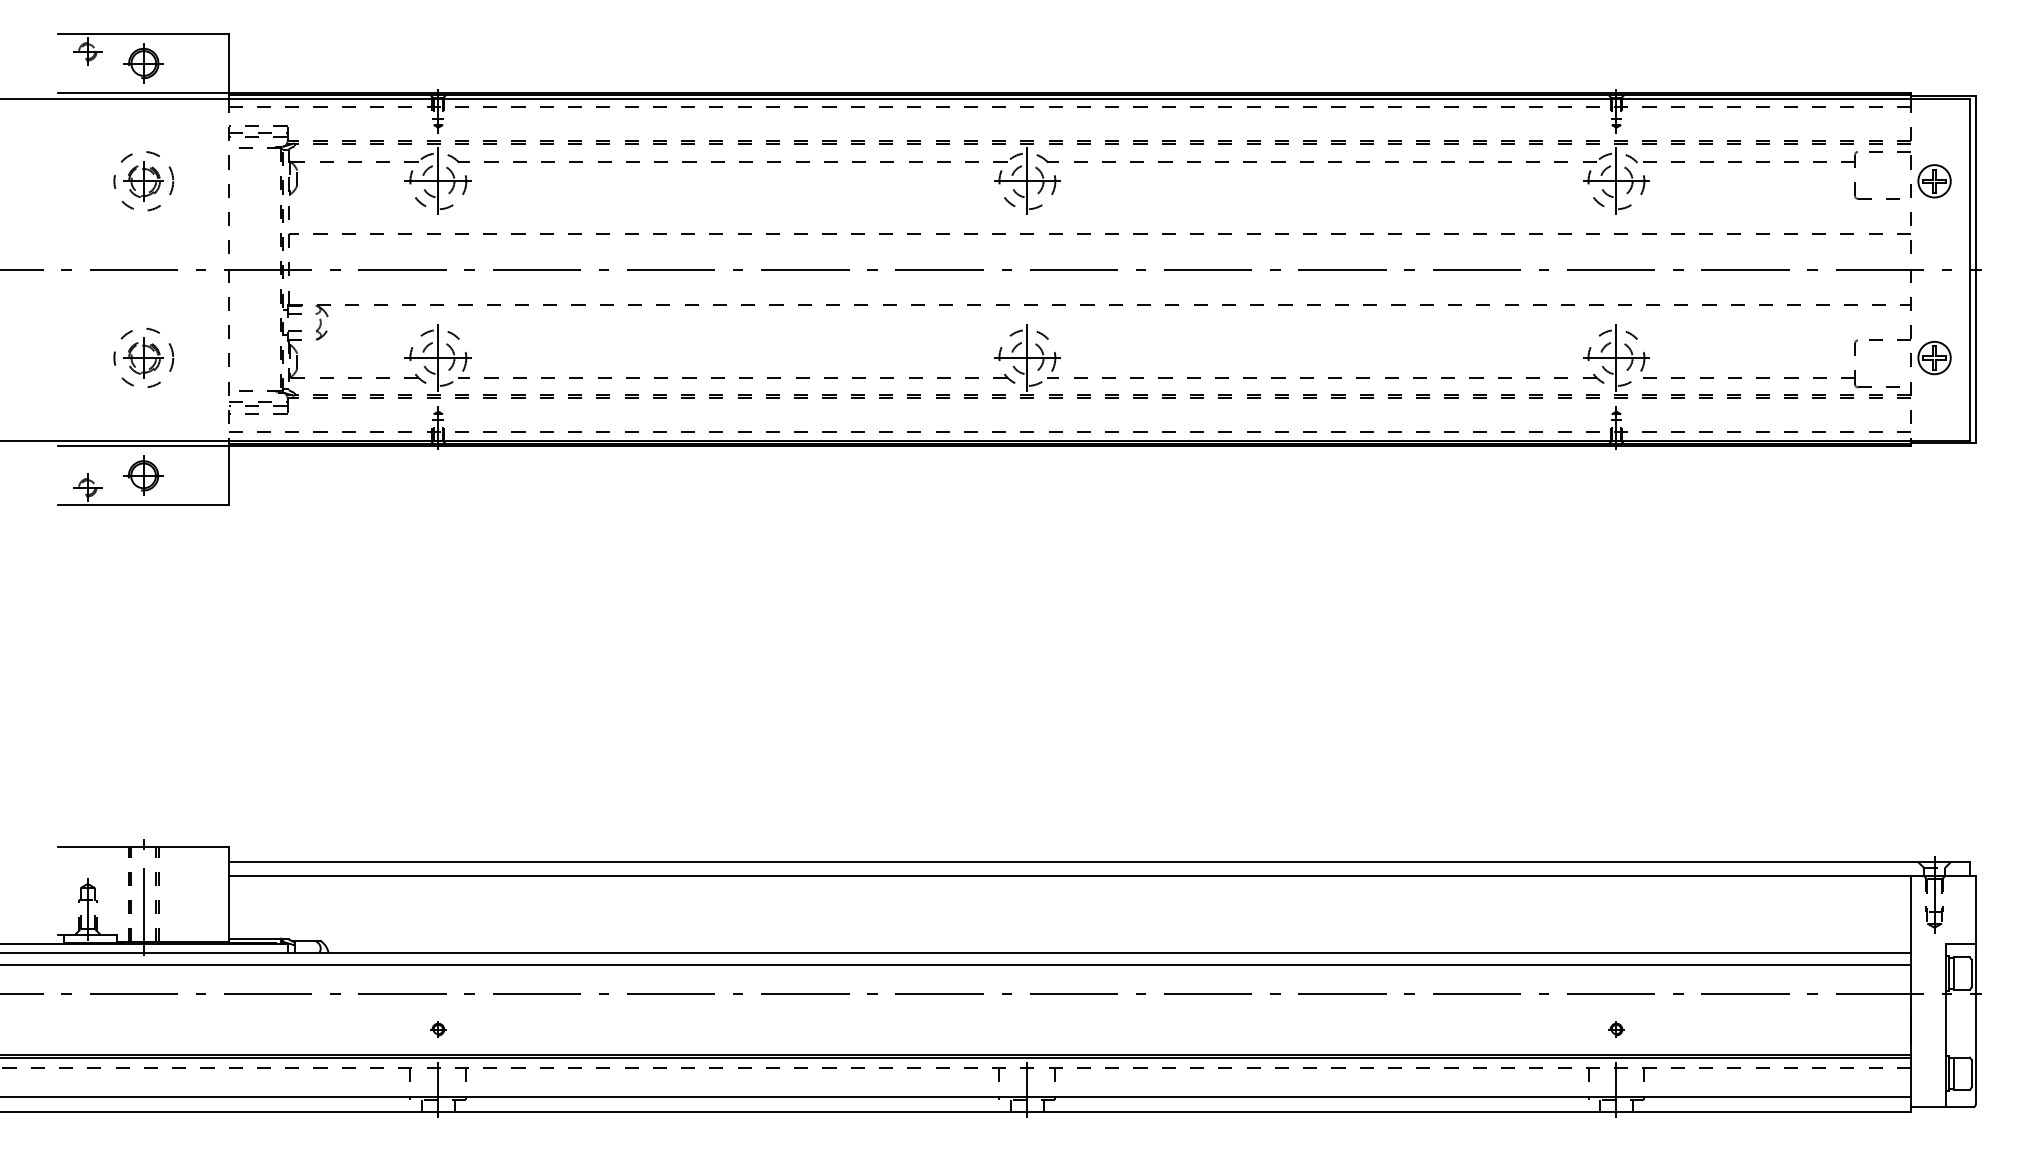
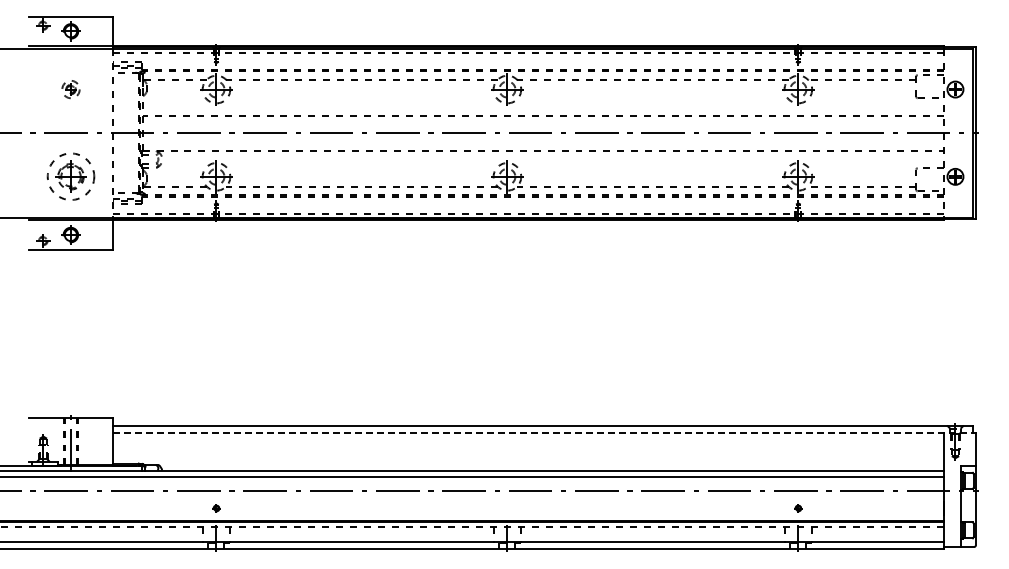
part: (142, 181) -> (70, 89), size x0.6
part: (142, 357) -> (70, 176), size x1.6
line: (1100, 875) -> (543, 432), solid -> dashed

